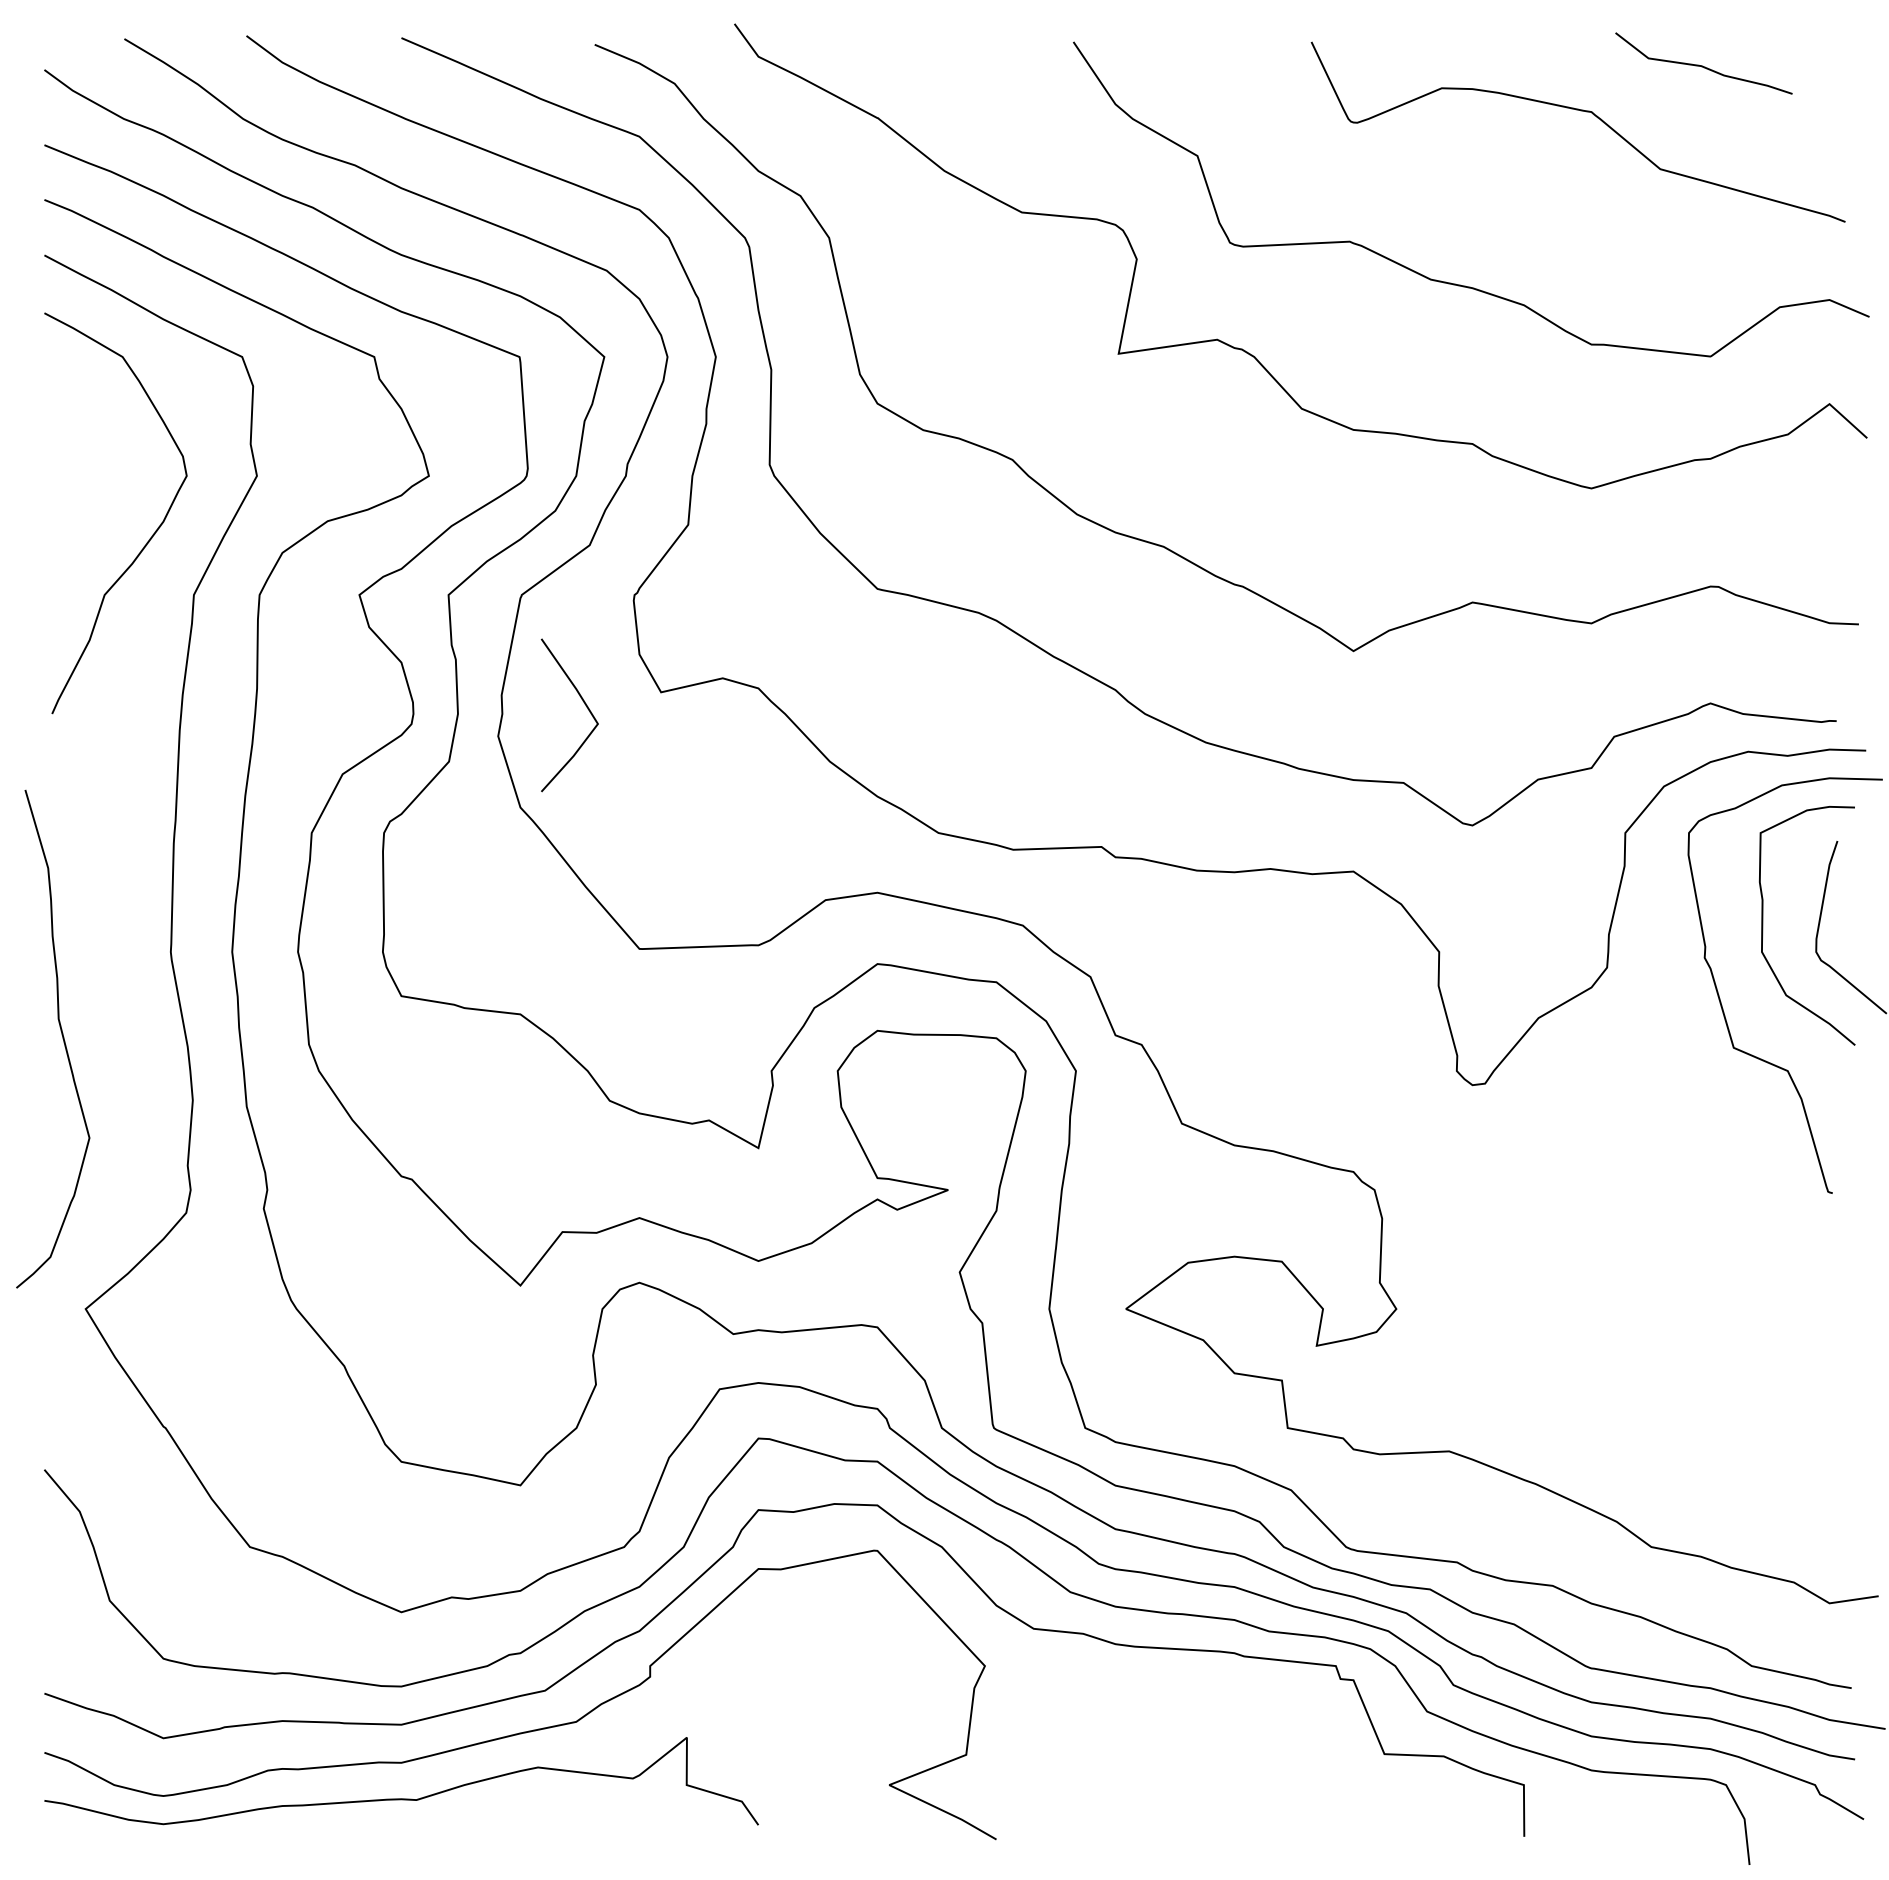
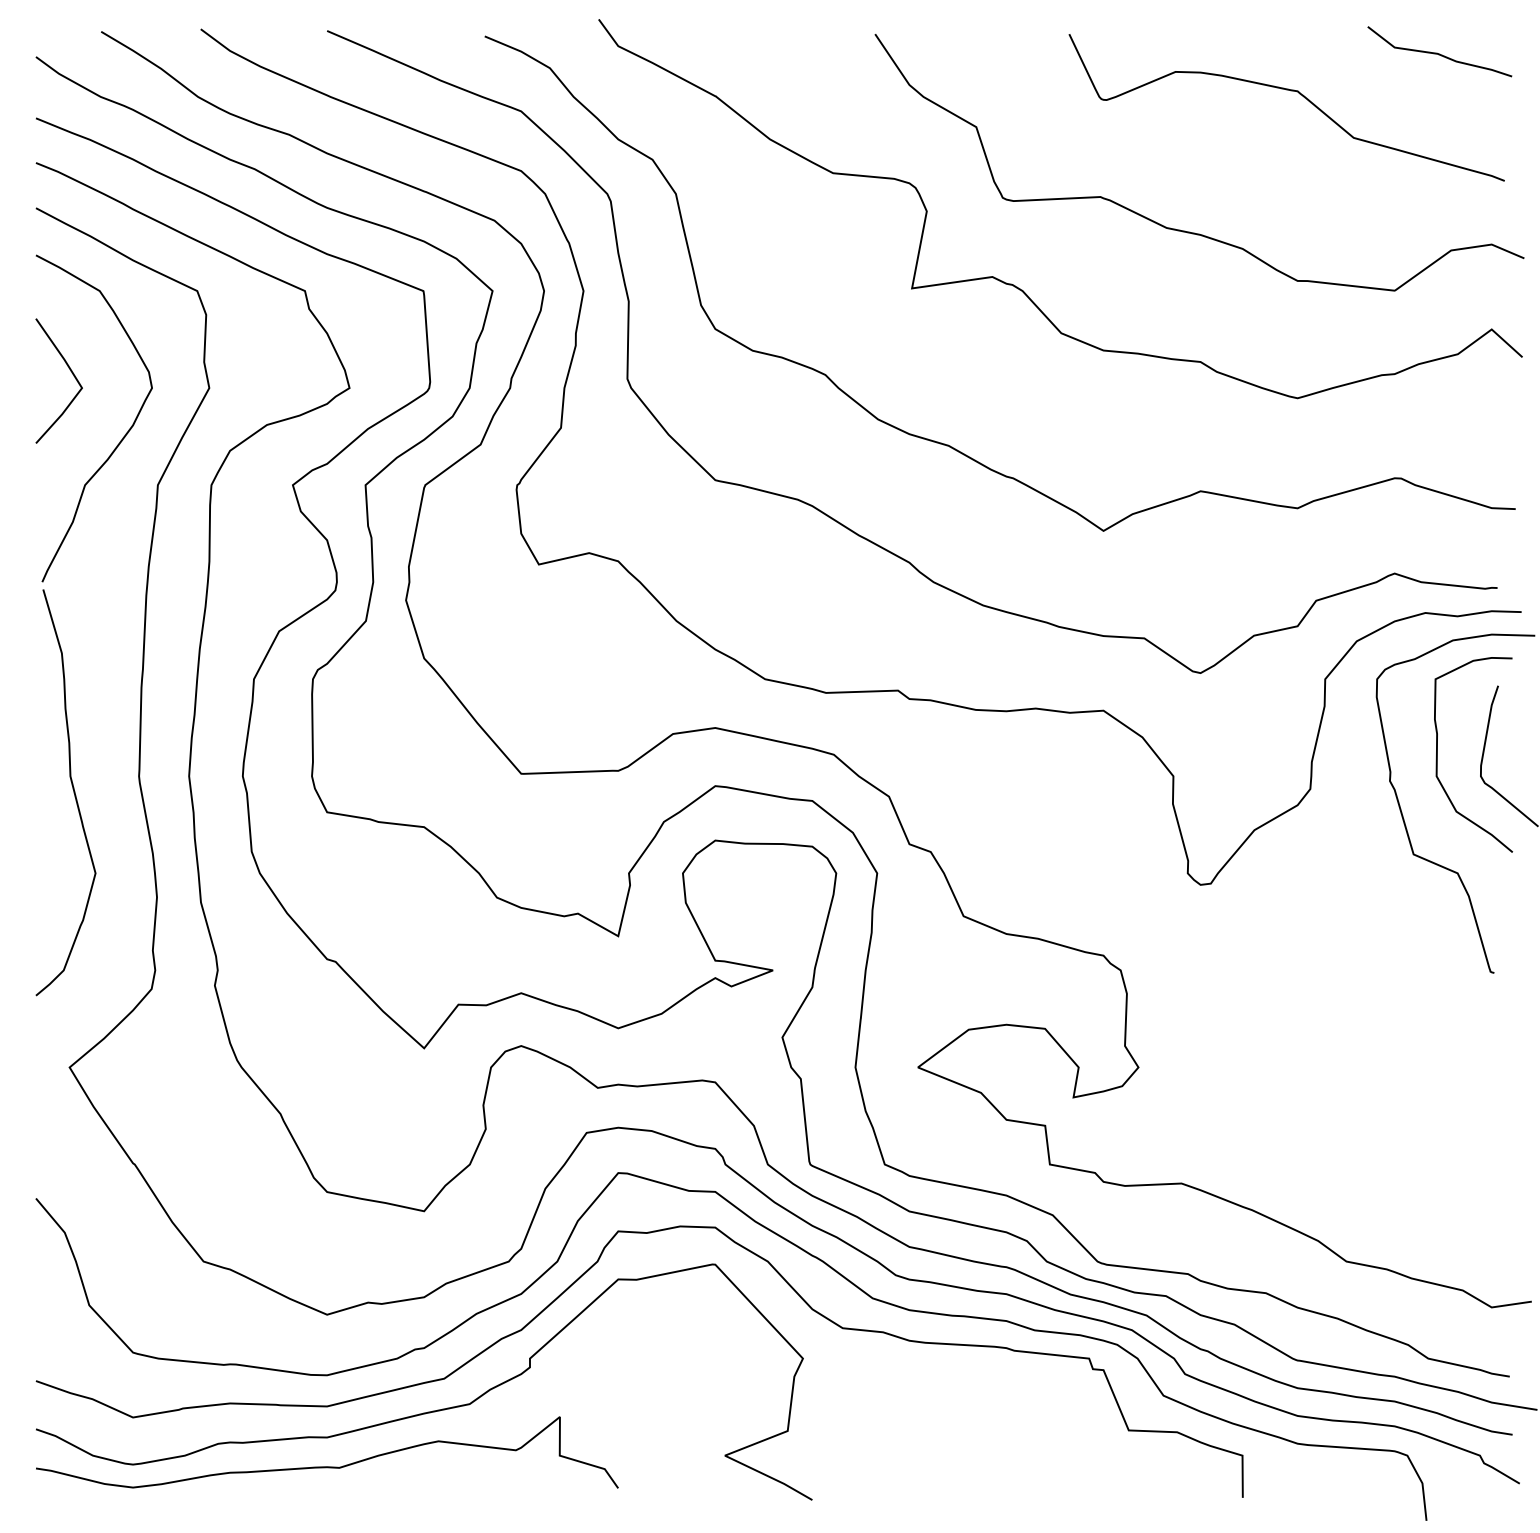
curve: (1702, 65) -> (1438, 53), moved
line: (584, 704) -> (71, 372), moved
curve: (61, 1035) -> (72, 789), moved

